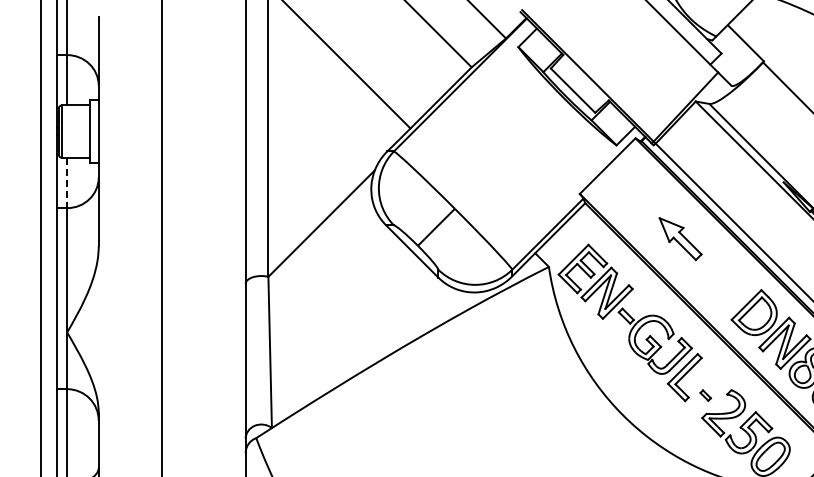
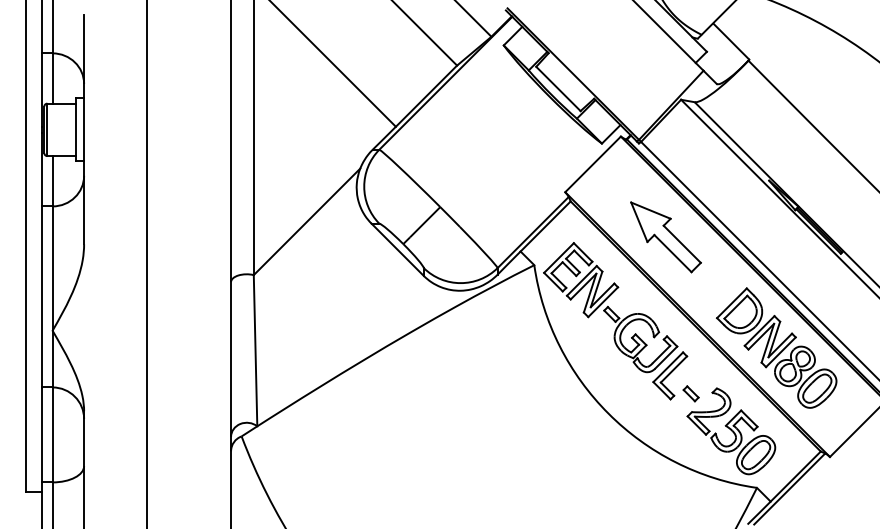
line: (67, 183) -> (52, 181), dashed -> solid
part: (680, 239) -> (665, 237), size x1.67
part: (705, 395) -> (690, 393), size x1.43

